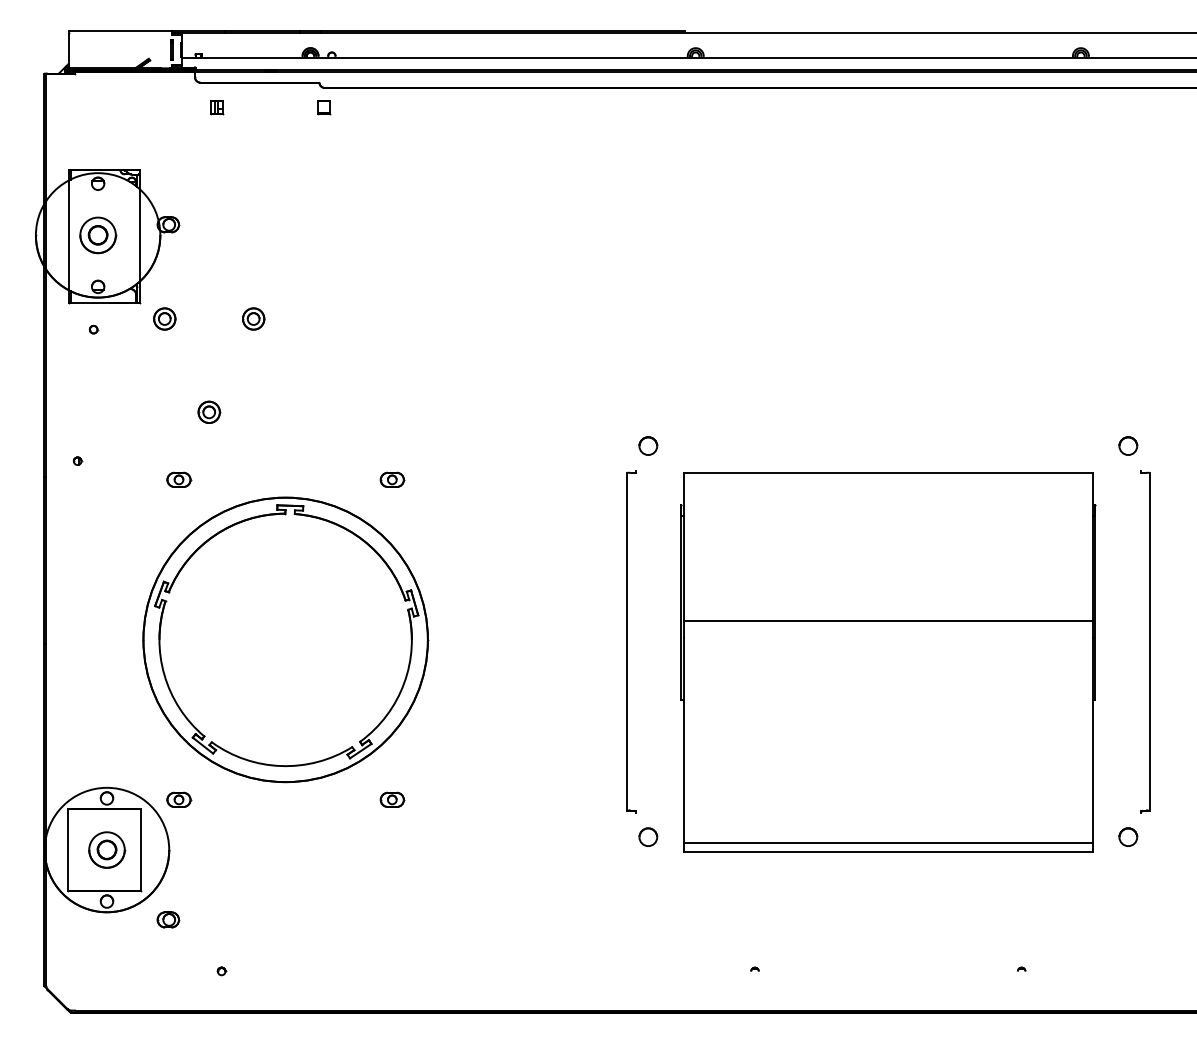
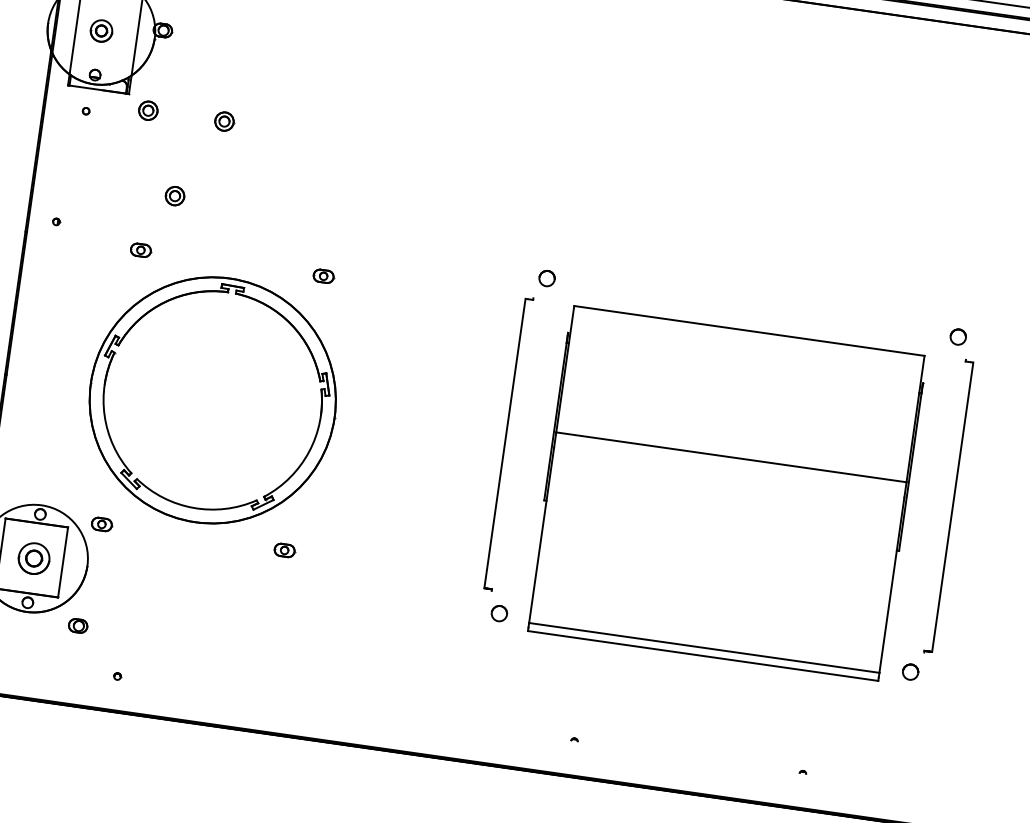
part: (98, 235) -> (101, 31), size x0.7

